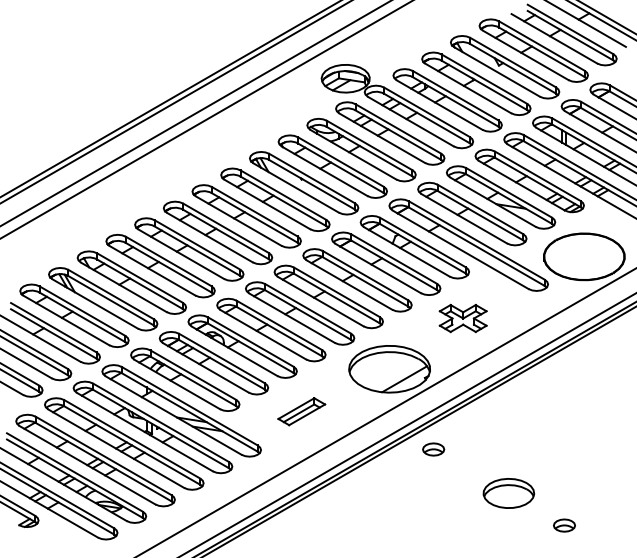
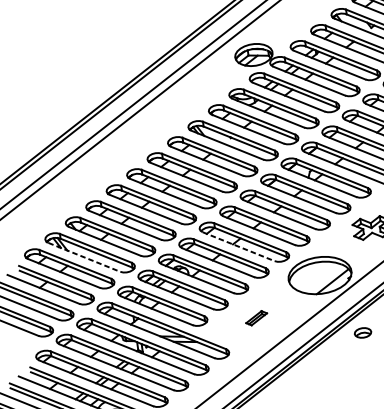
line: (95, 304) -> (84, 257), solid -> dashed
line: (292, 318) -> (239, 246), solid -> dashed
part: (301, 411) -> (256, 318), size x0.6

